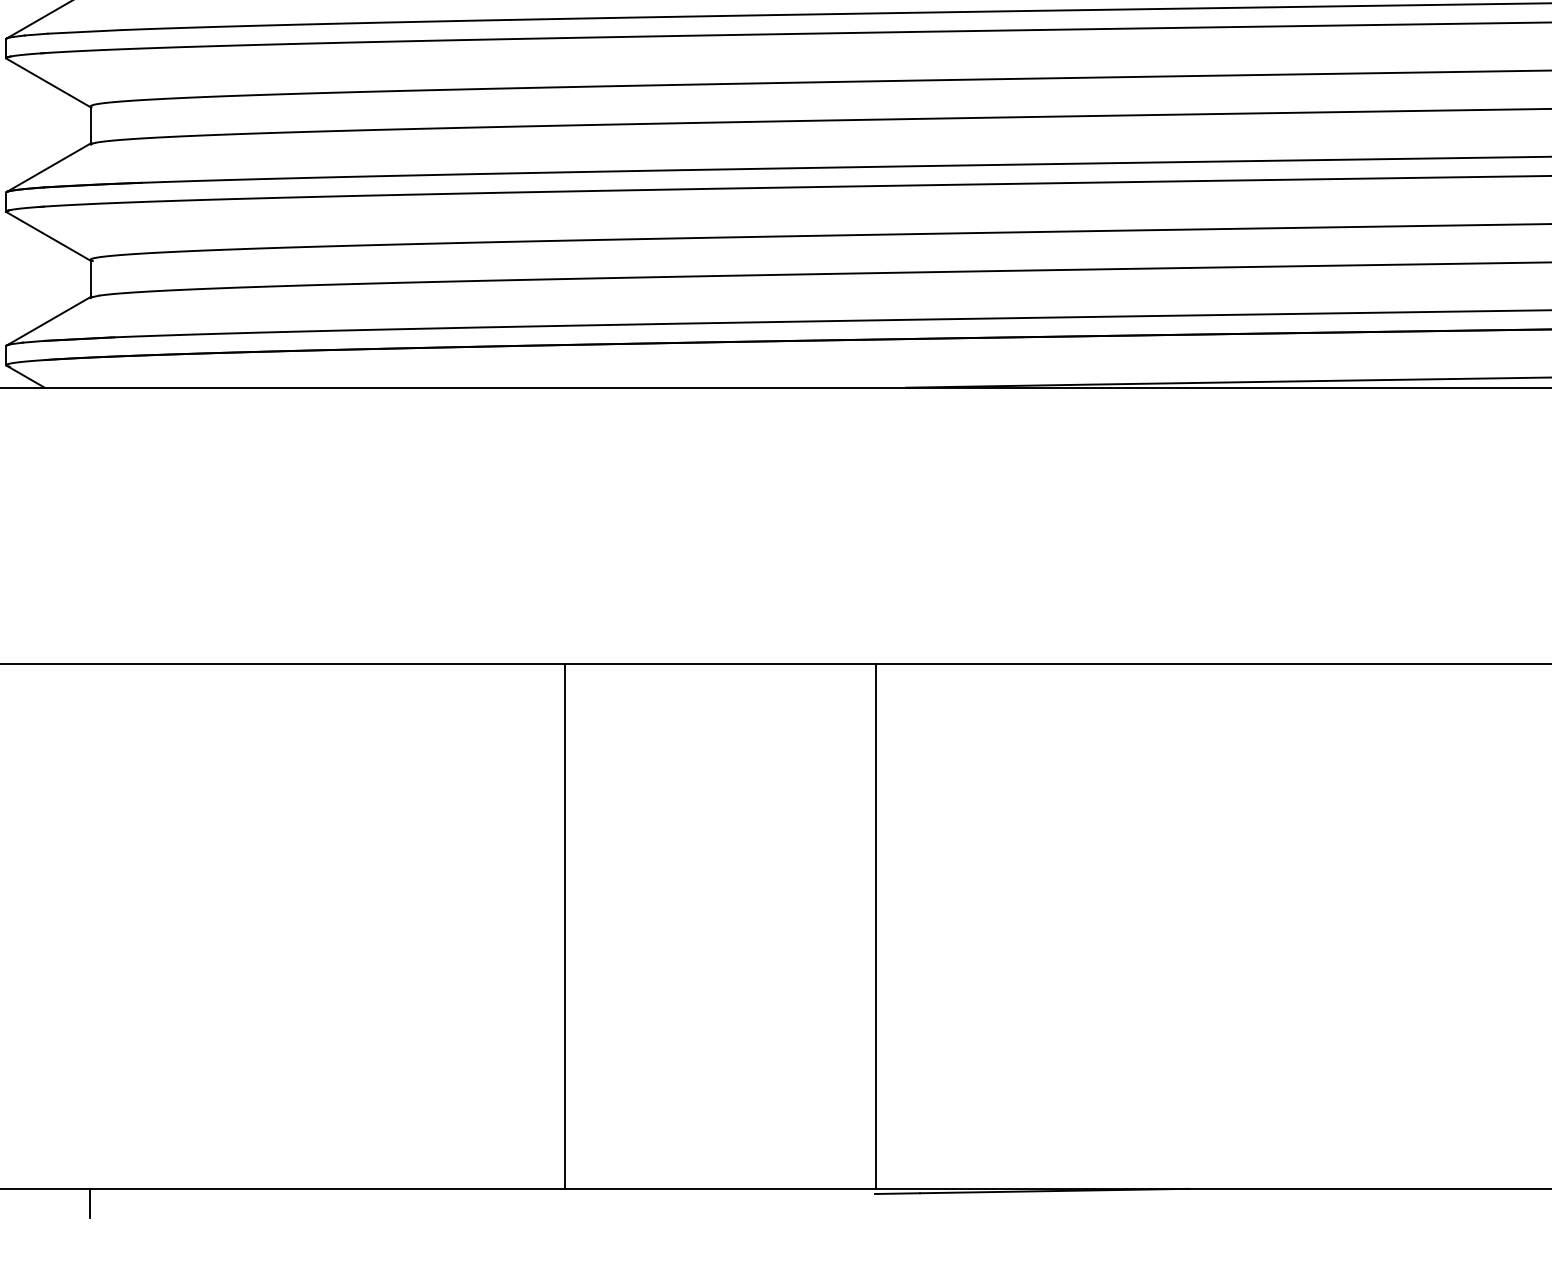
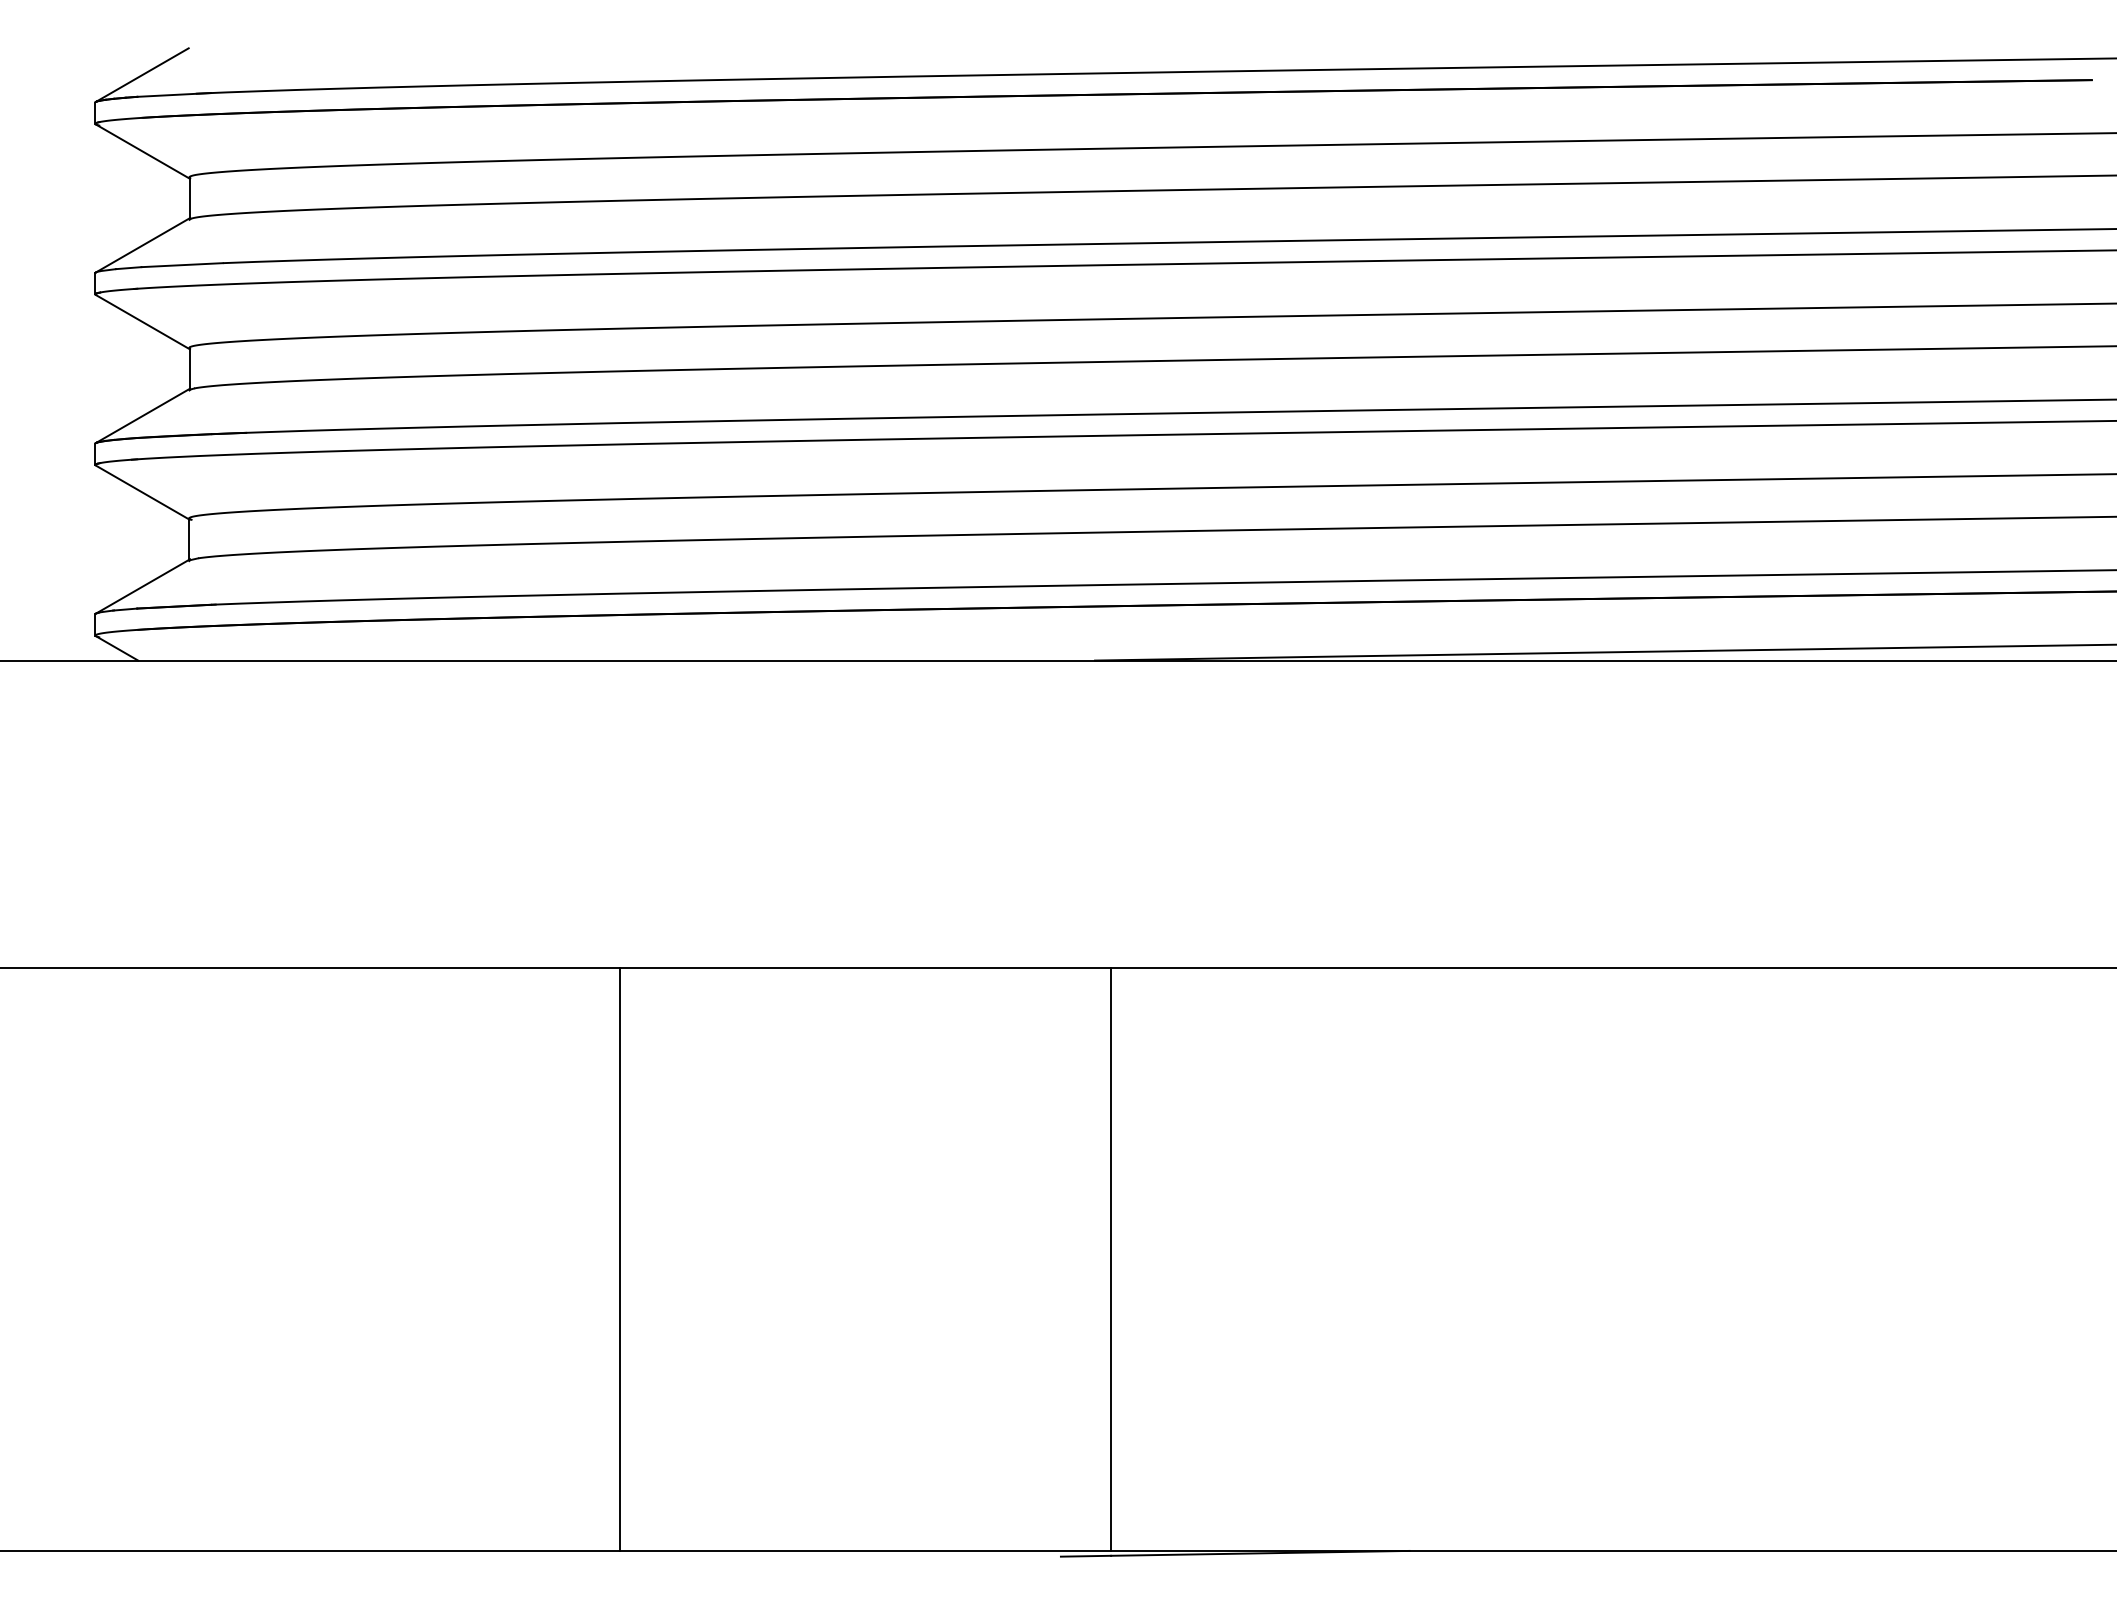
line: (564, 925) -> (619, 1258), moved
line: (875, 925) -> (1111, 1258), moved
line: (90, 1202) -> (188, 1566), removed

